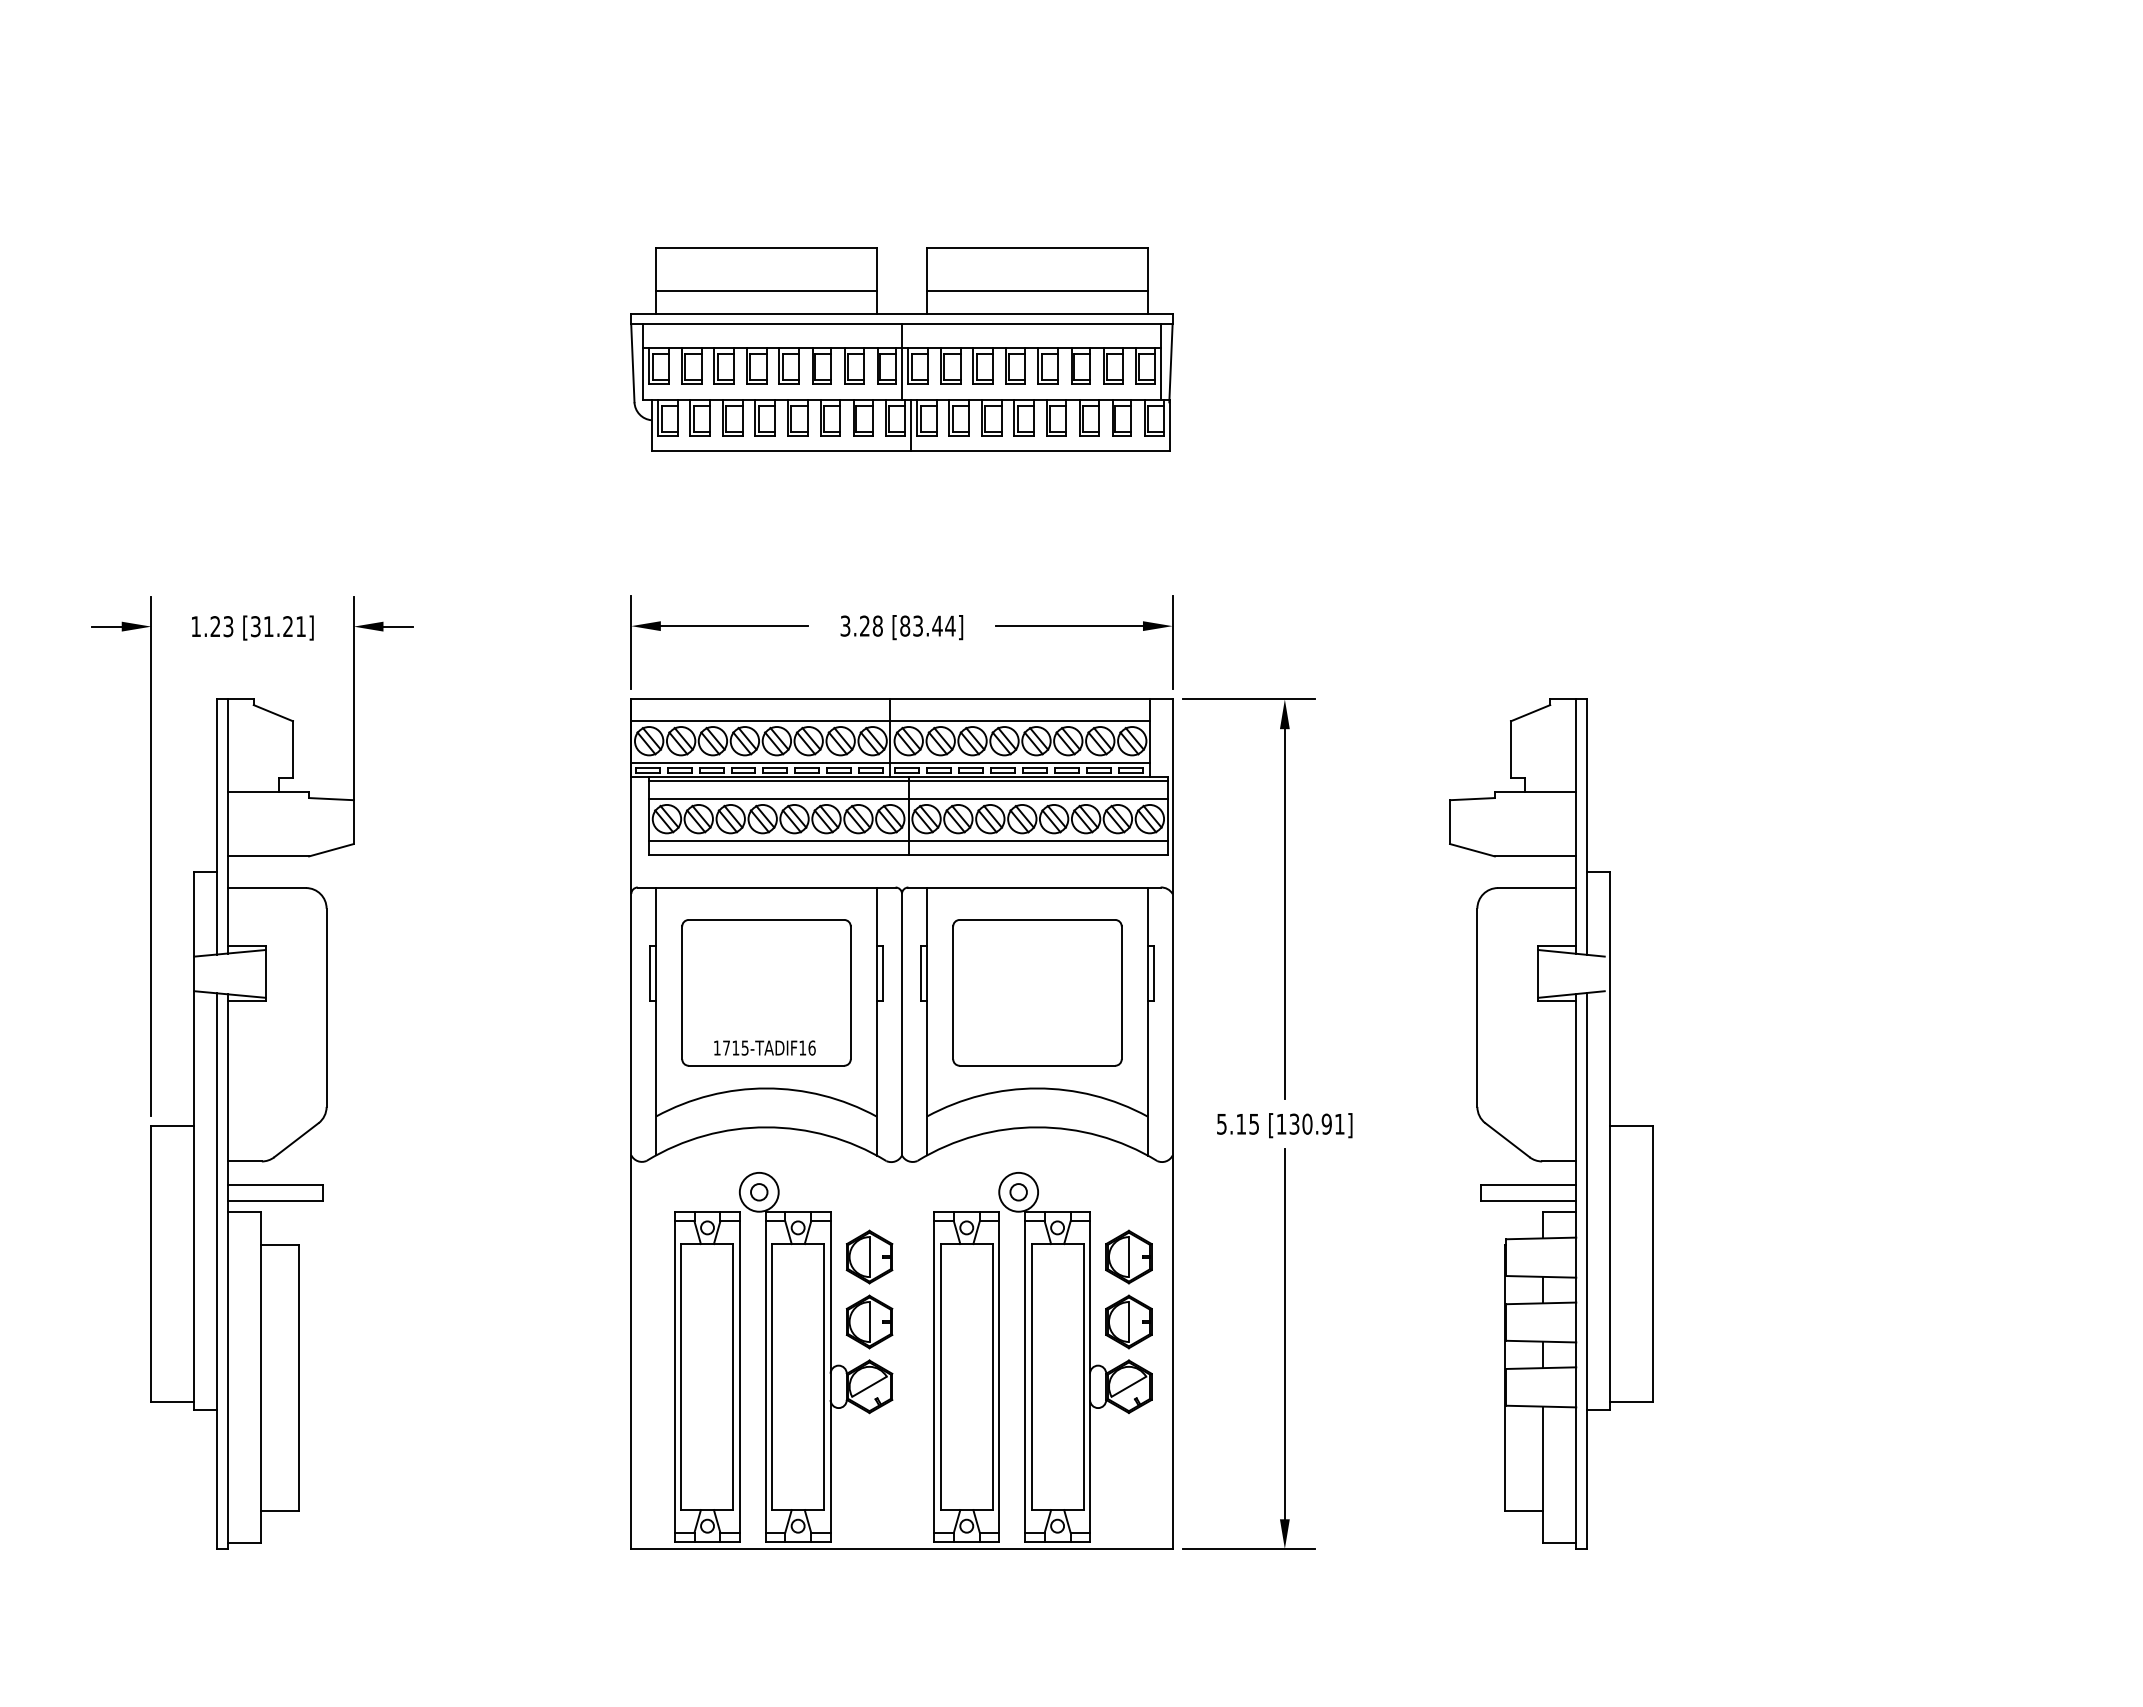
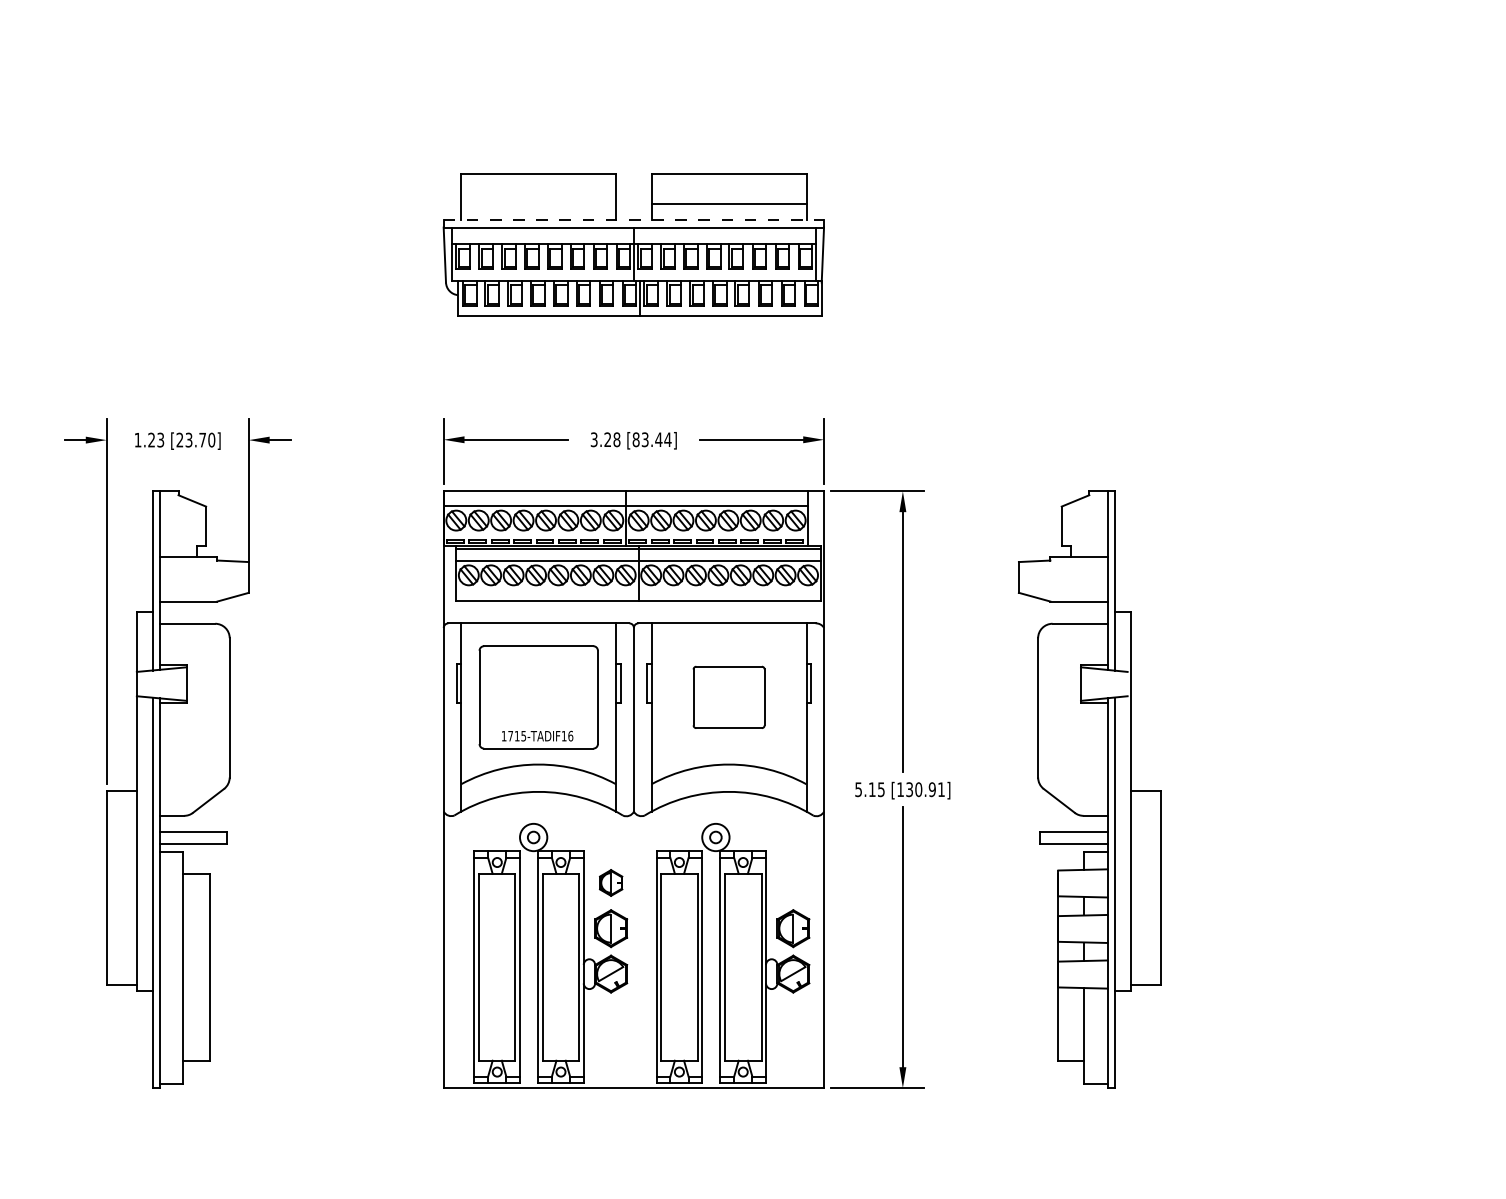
line: (766, 290) -> (538, 203), removed
line: (901, 313) -> (633, 220), solid -> dashed
text: (278, 626) -> (195, 440), [31.21] -> [23.70]
line: (890, 763) -> (625, 536), removed
line: (908, 841) -> (638, 591), removed
part: (1037, 992) -> (729, 697), size x0.6
part: (869, 1256) -> (611, 882), size x0.7
part: (1128, 1256) -> (793, 882), removed

